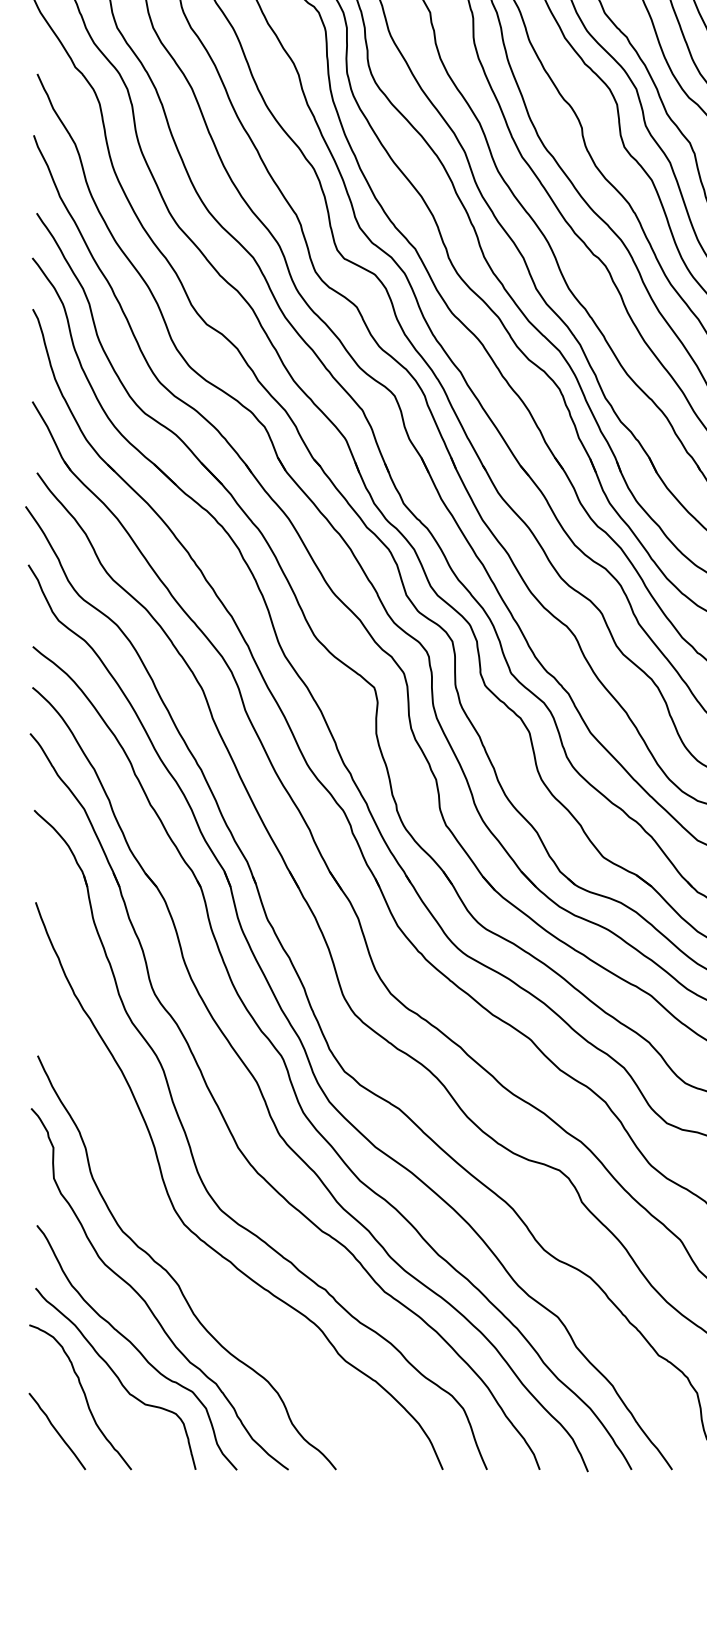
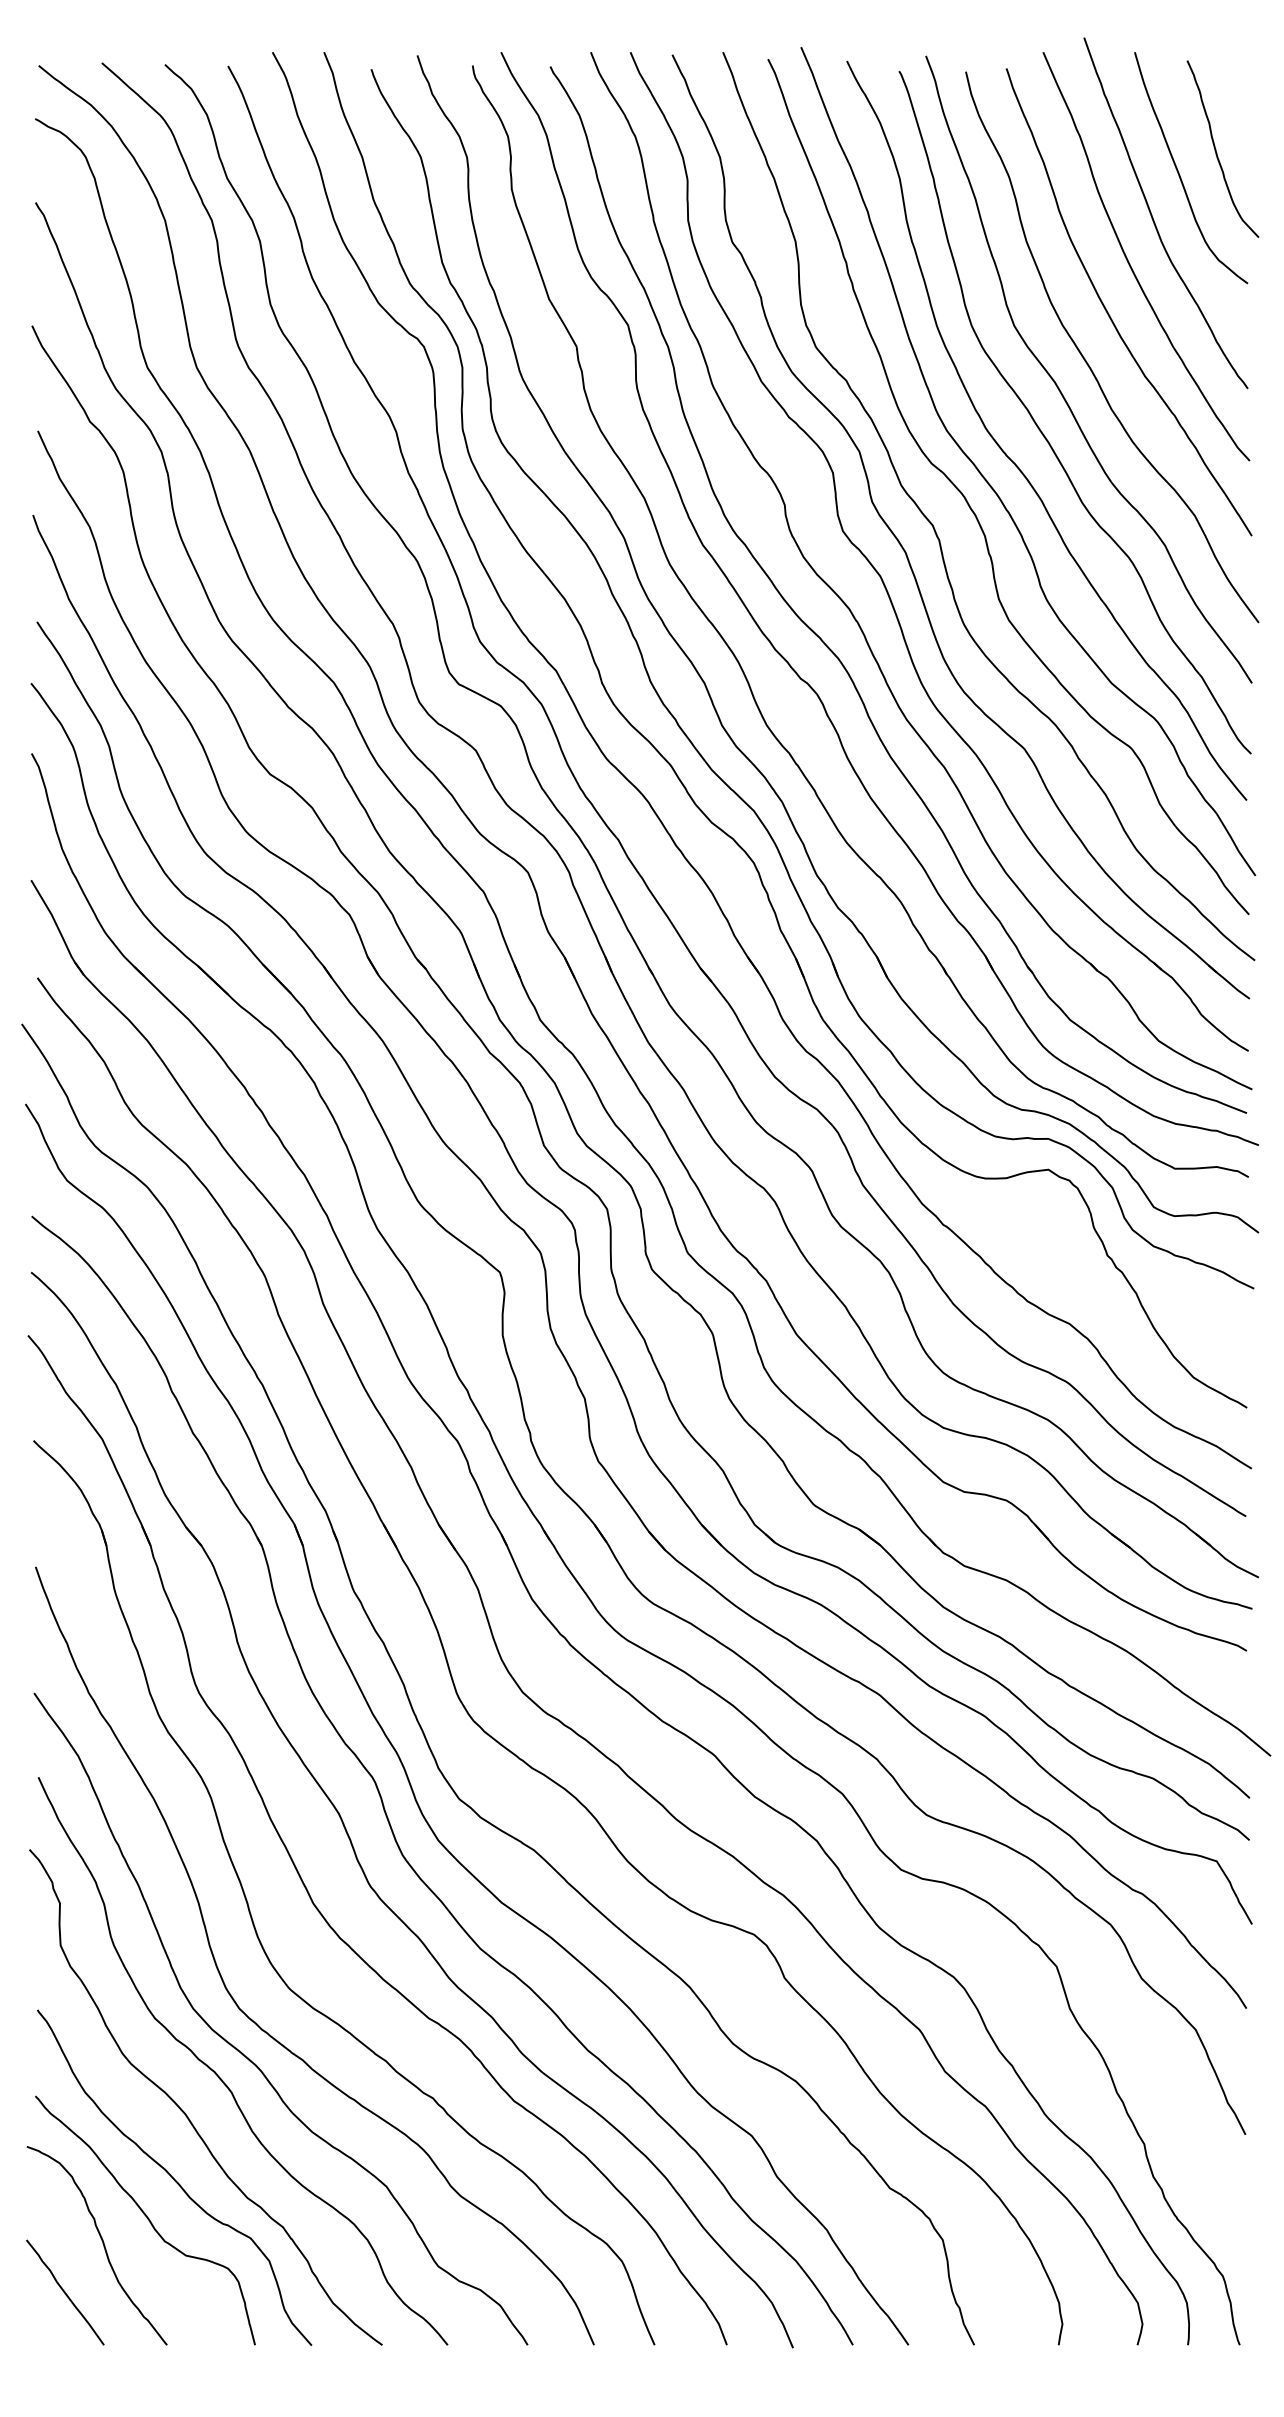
curve: (190, 1260) -> (248, 2057), added

